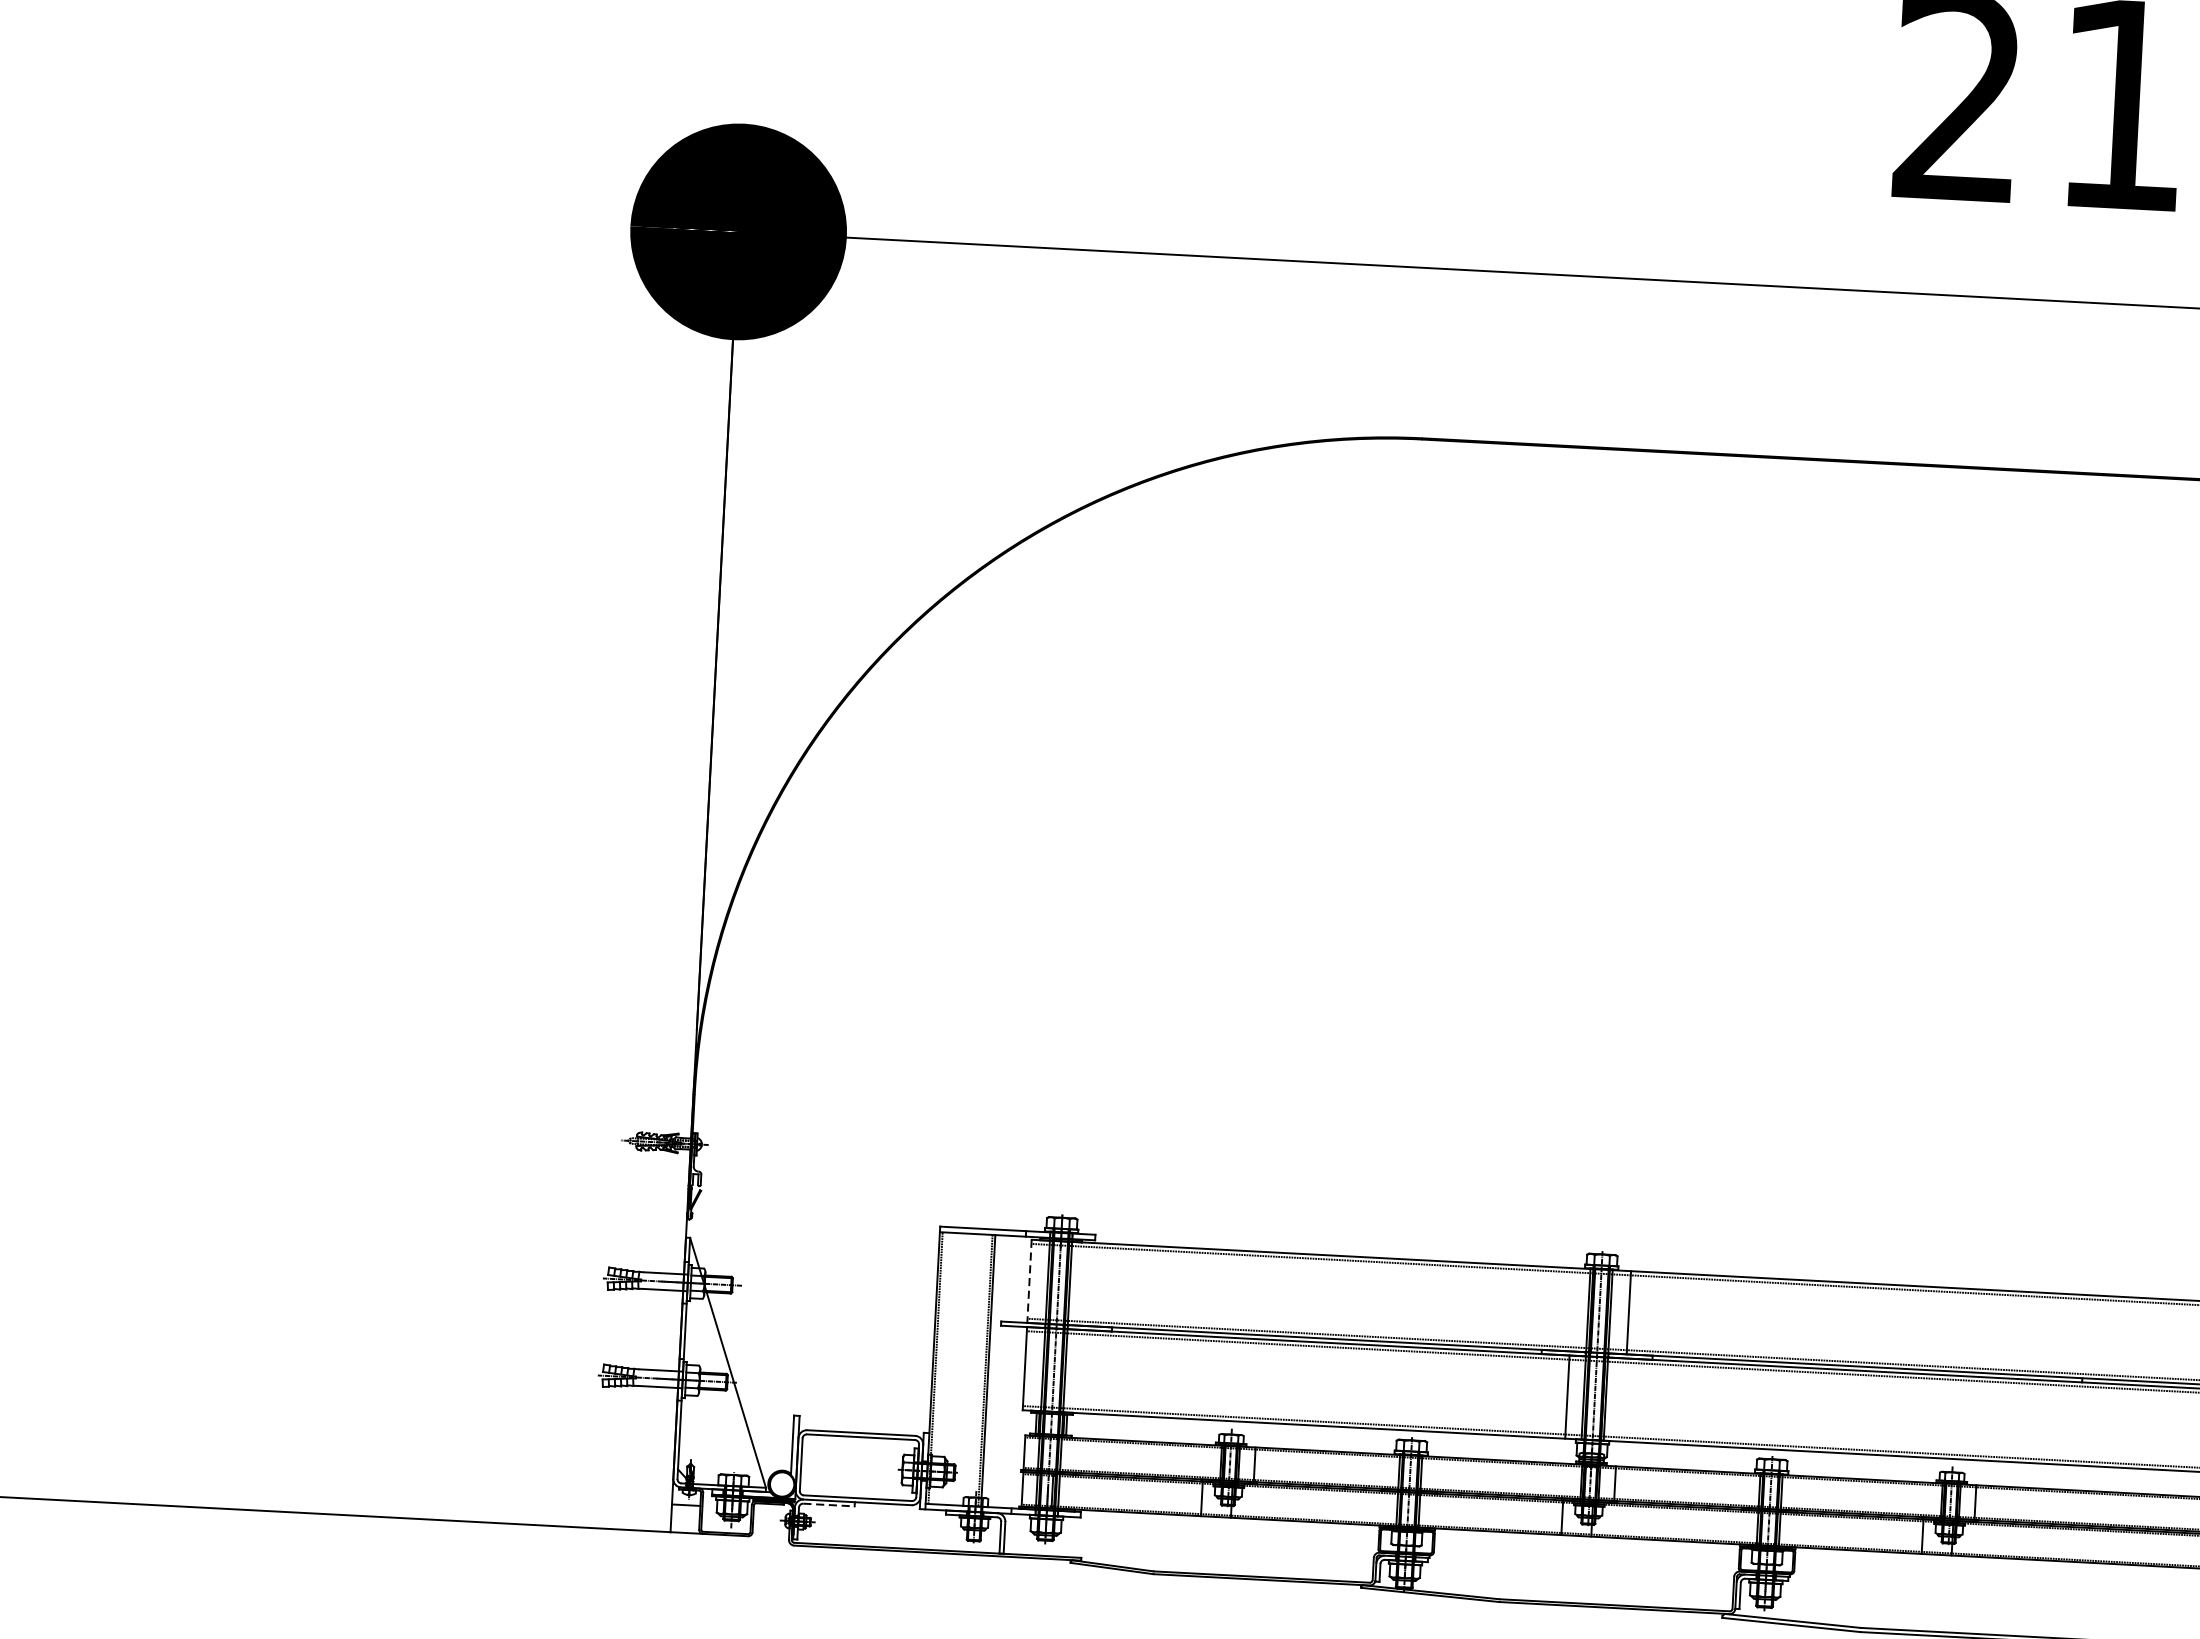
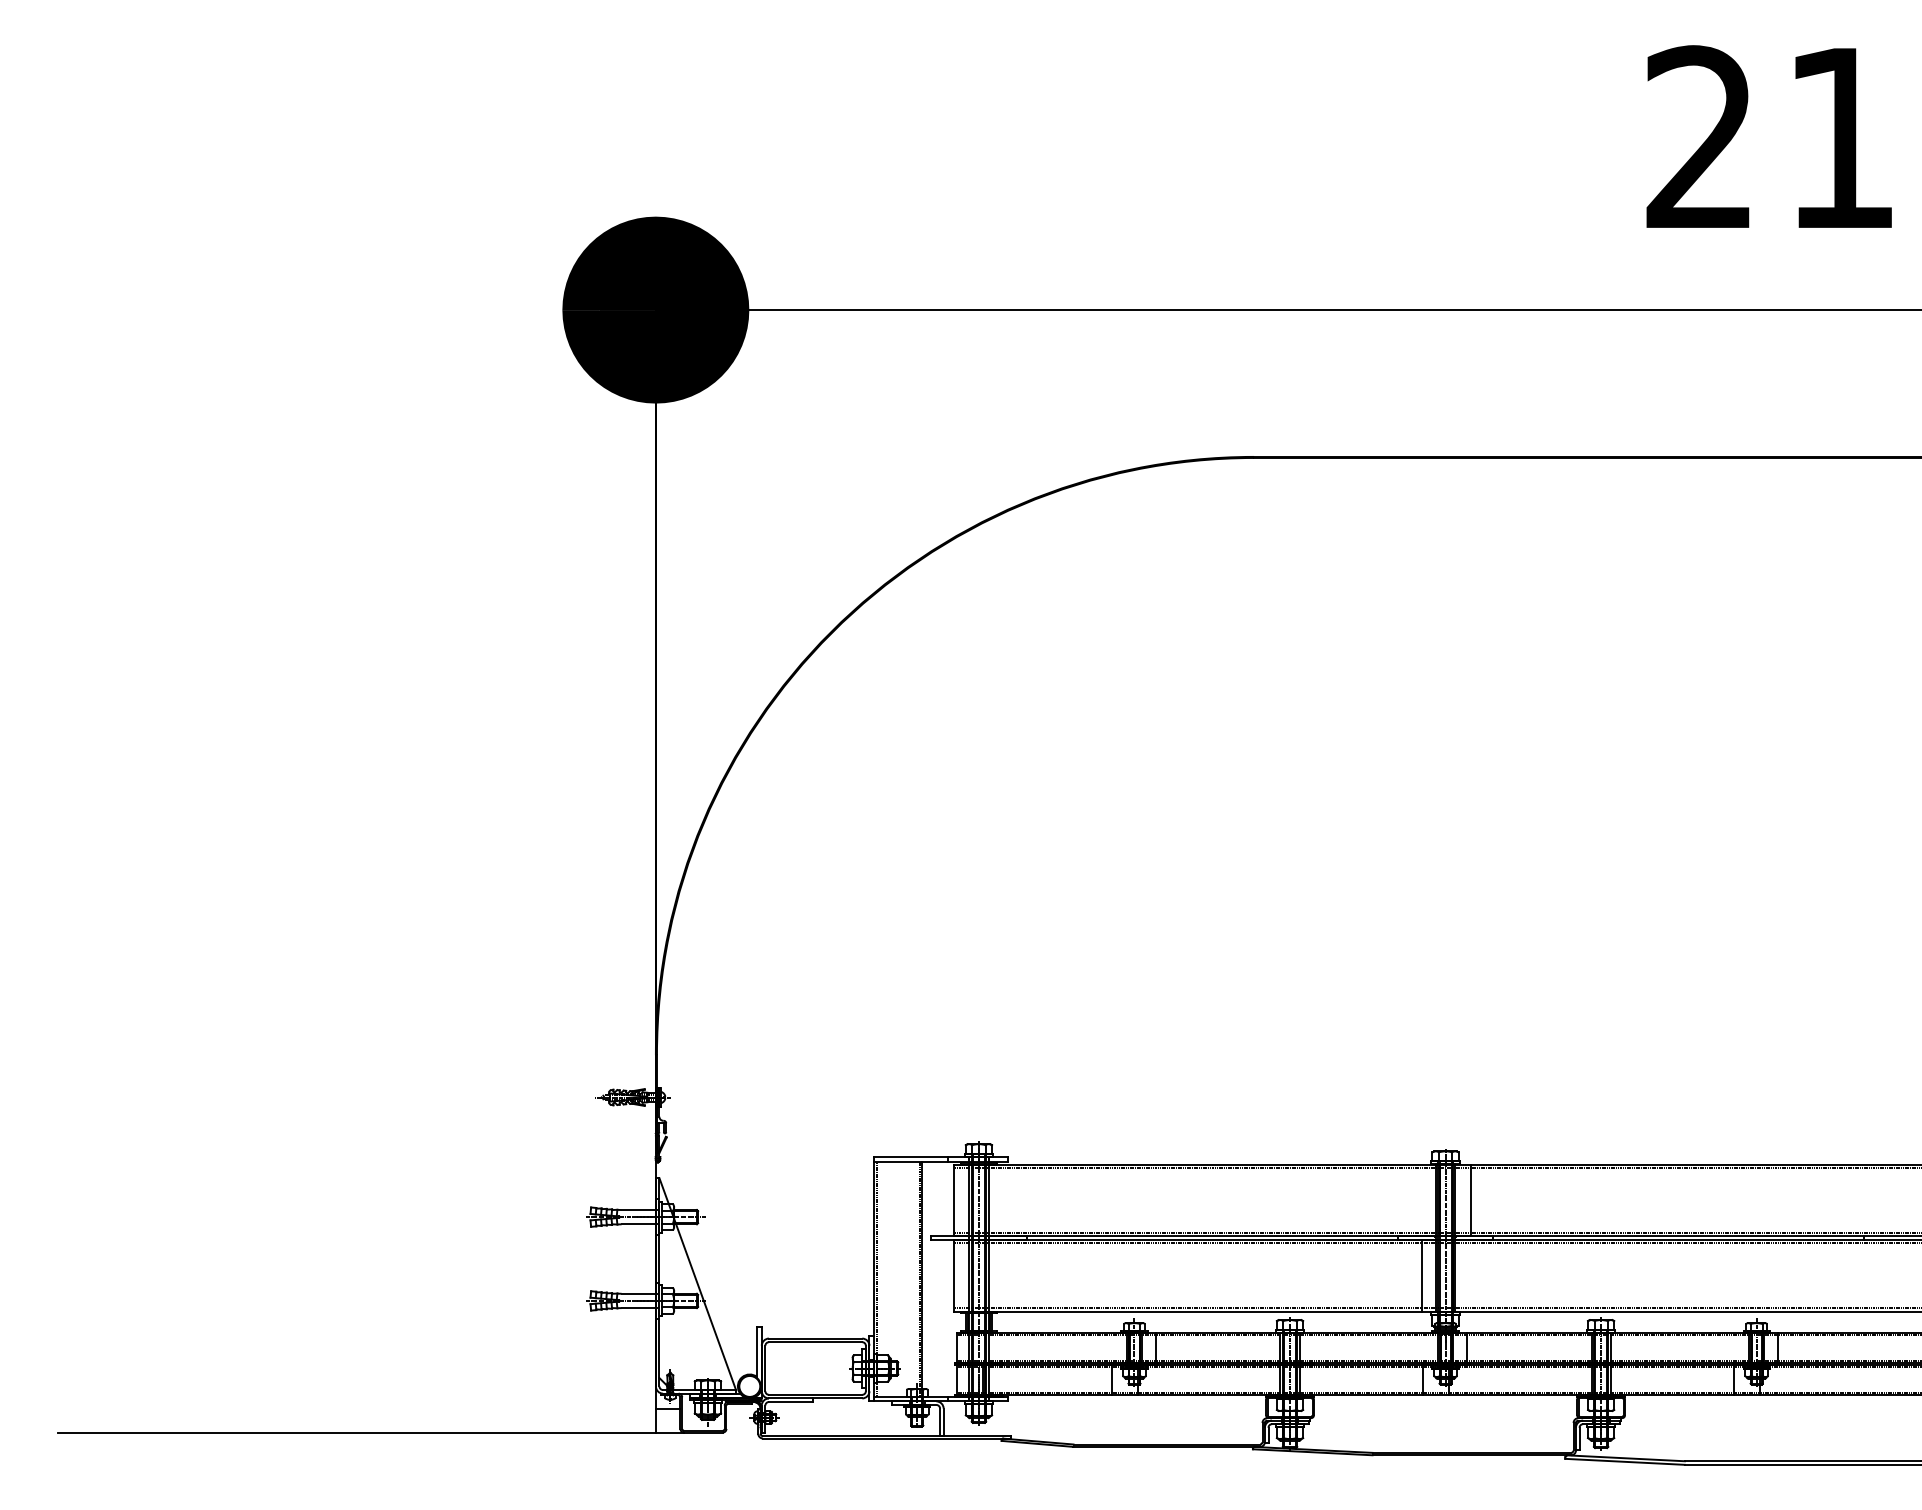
line: (1029, 1281) -> (953, 1200), dashed -> solid
line: (829, 1505) -> (791, 1402), dashed -> solid

